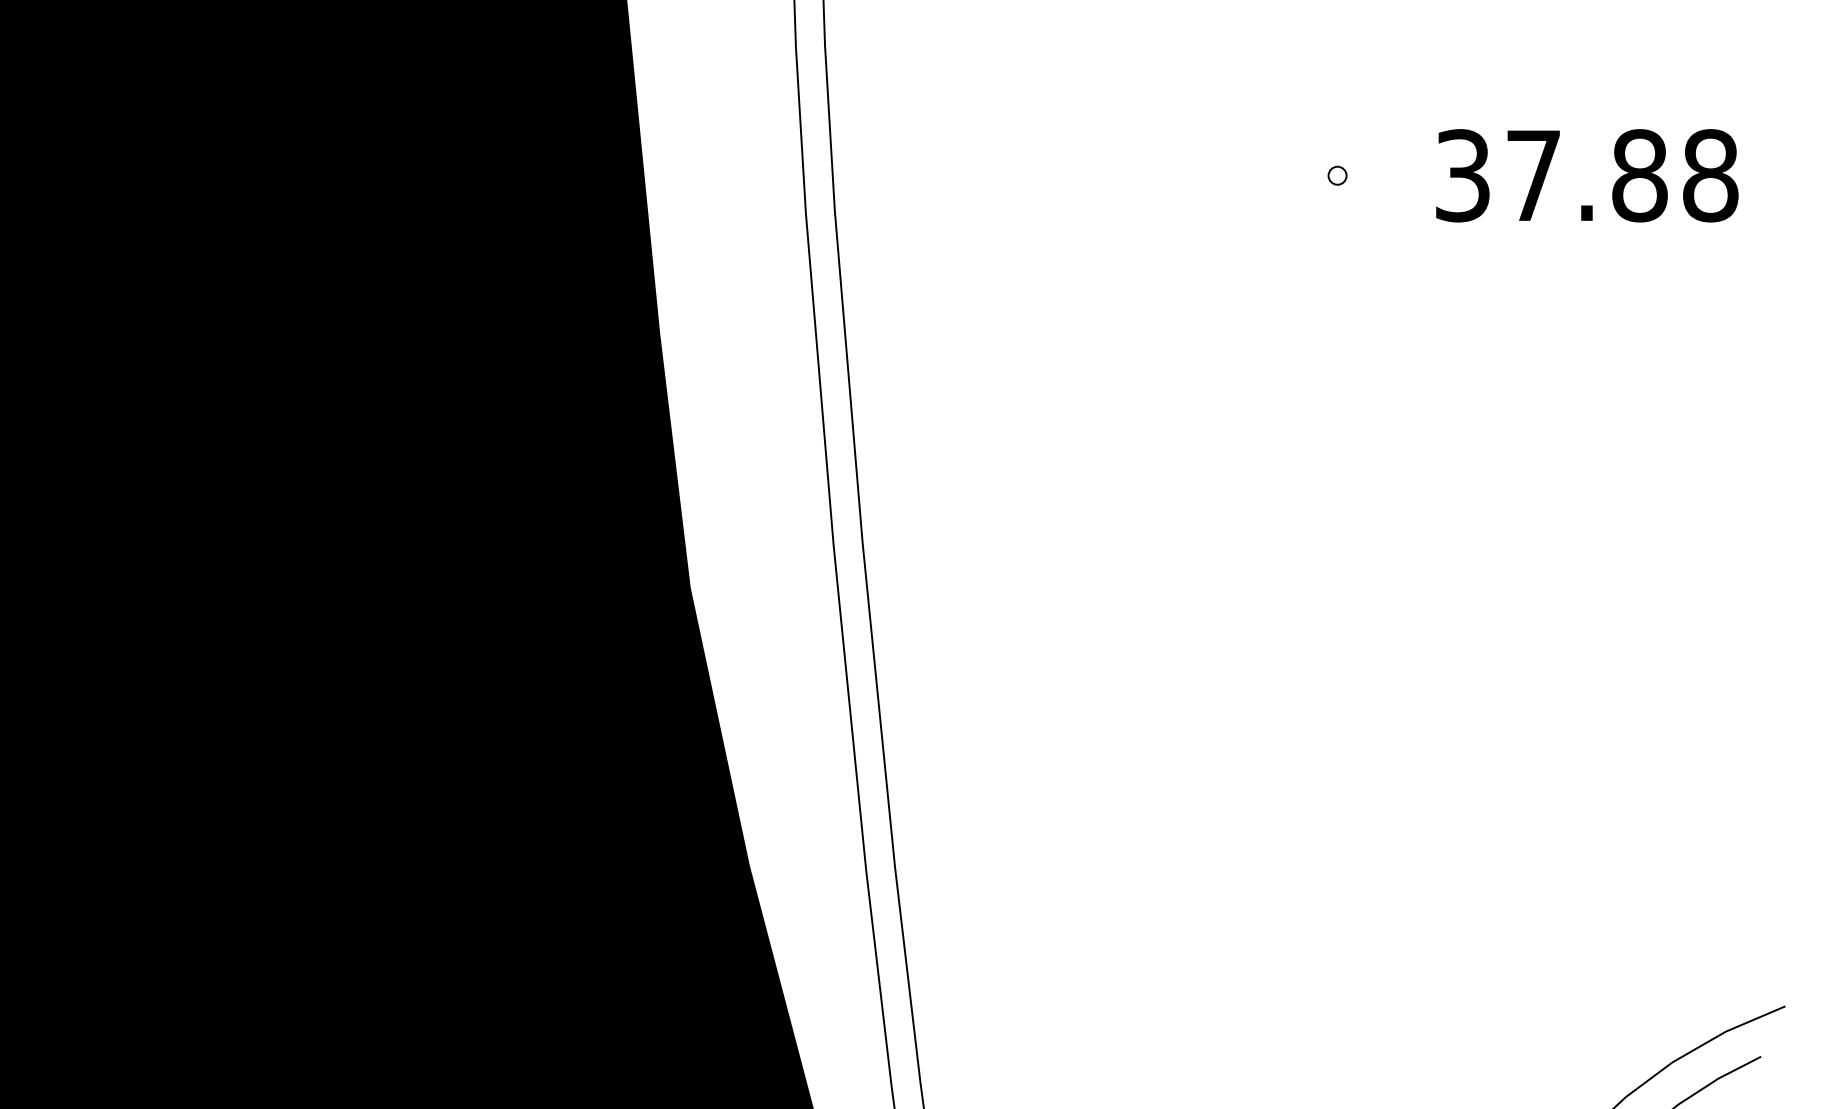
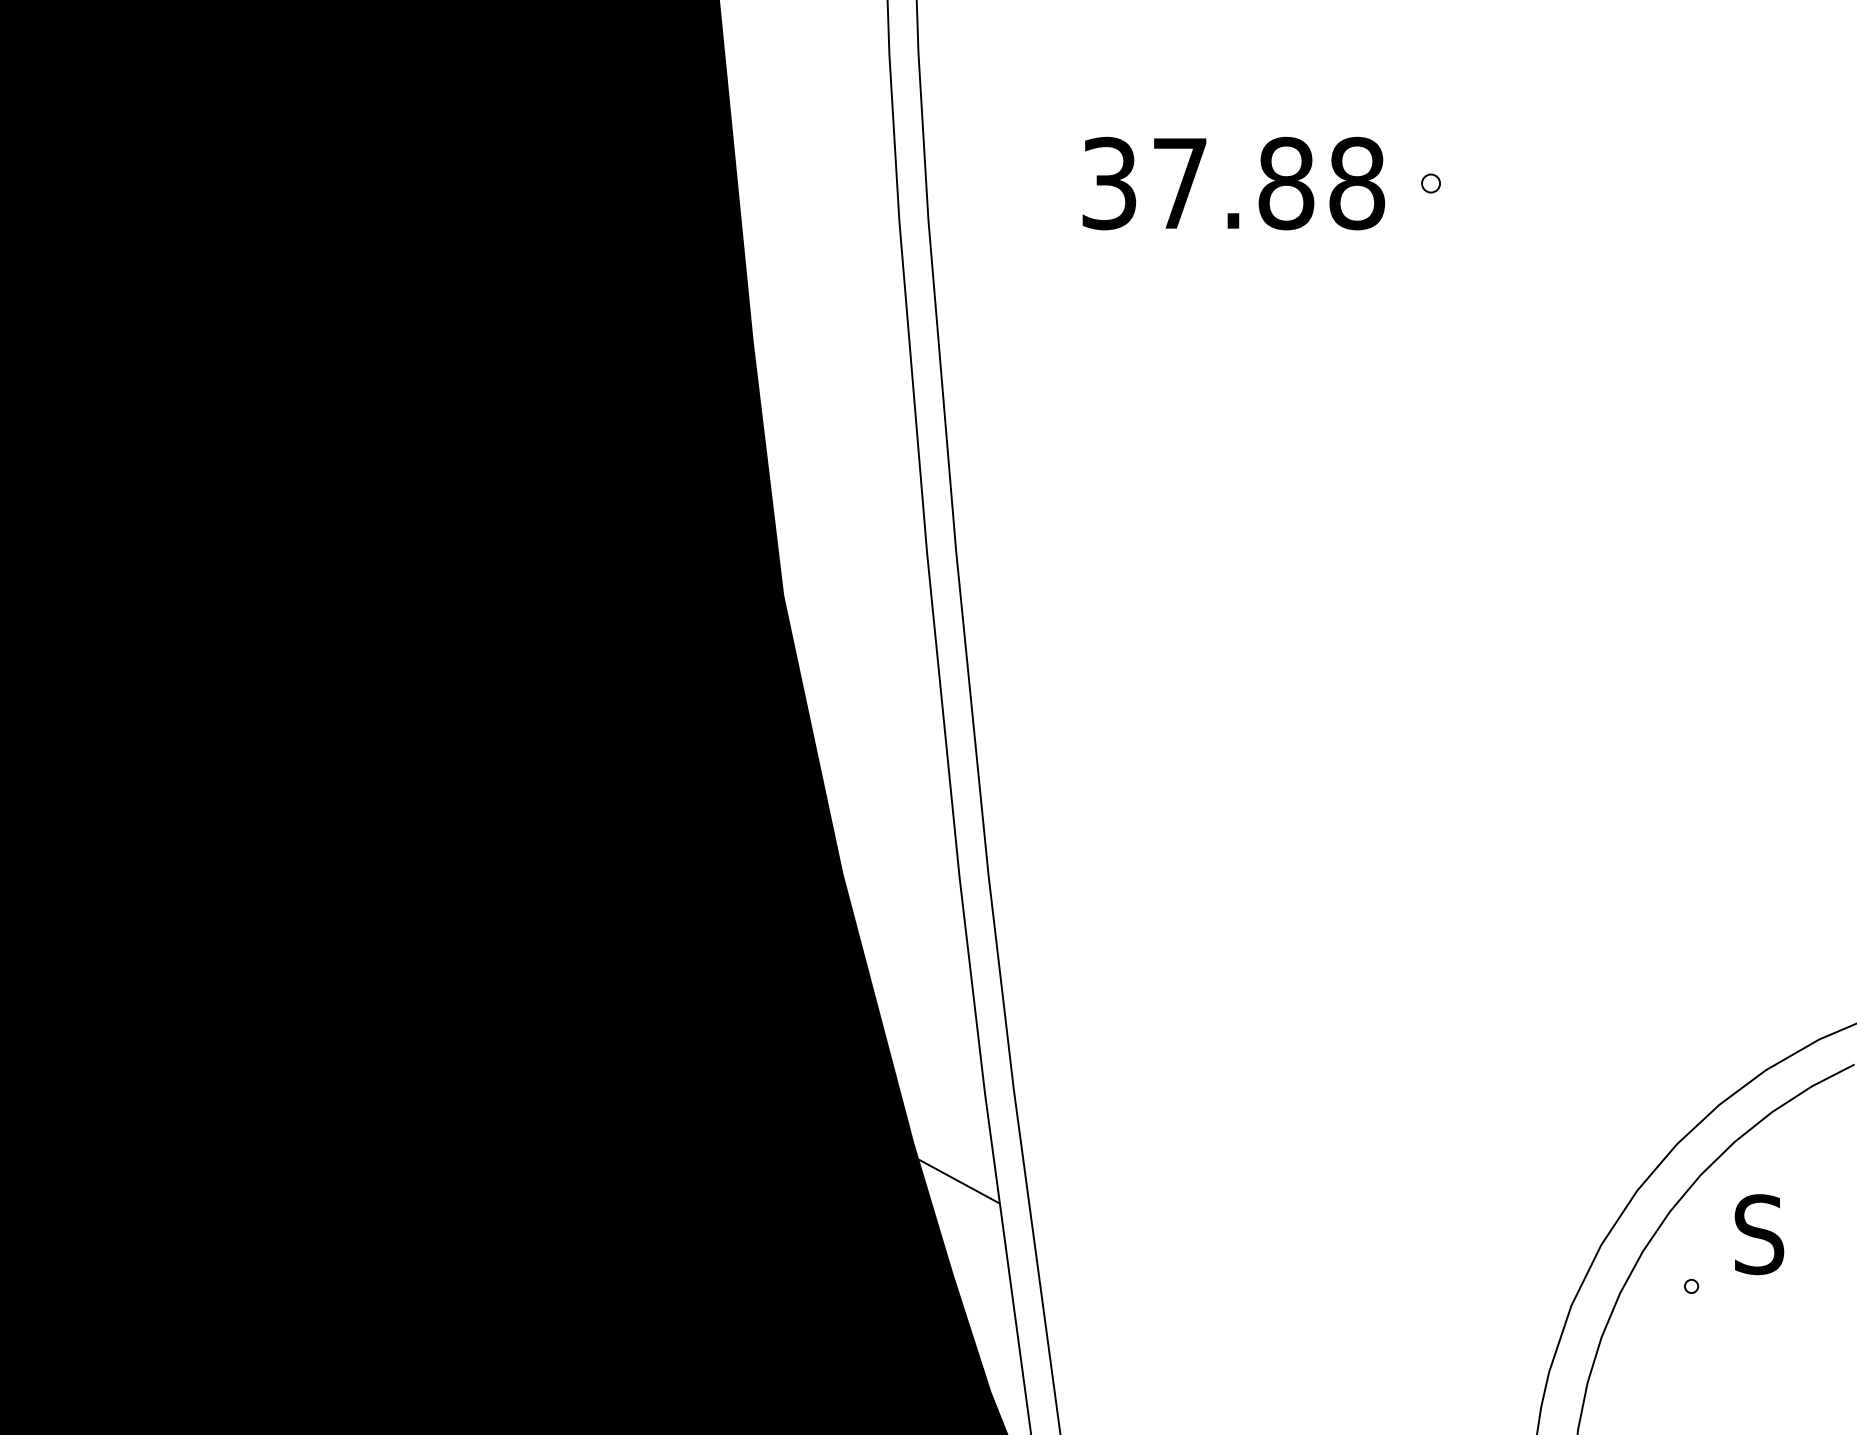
text: (1587, 175) -> (1233, 183), moved

